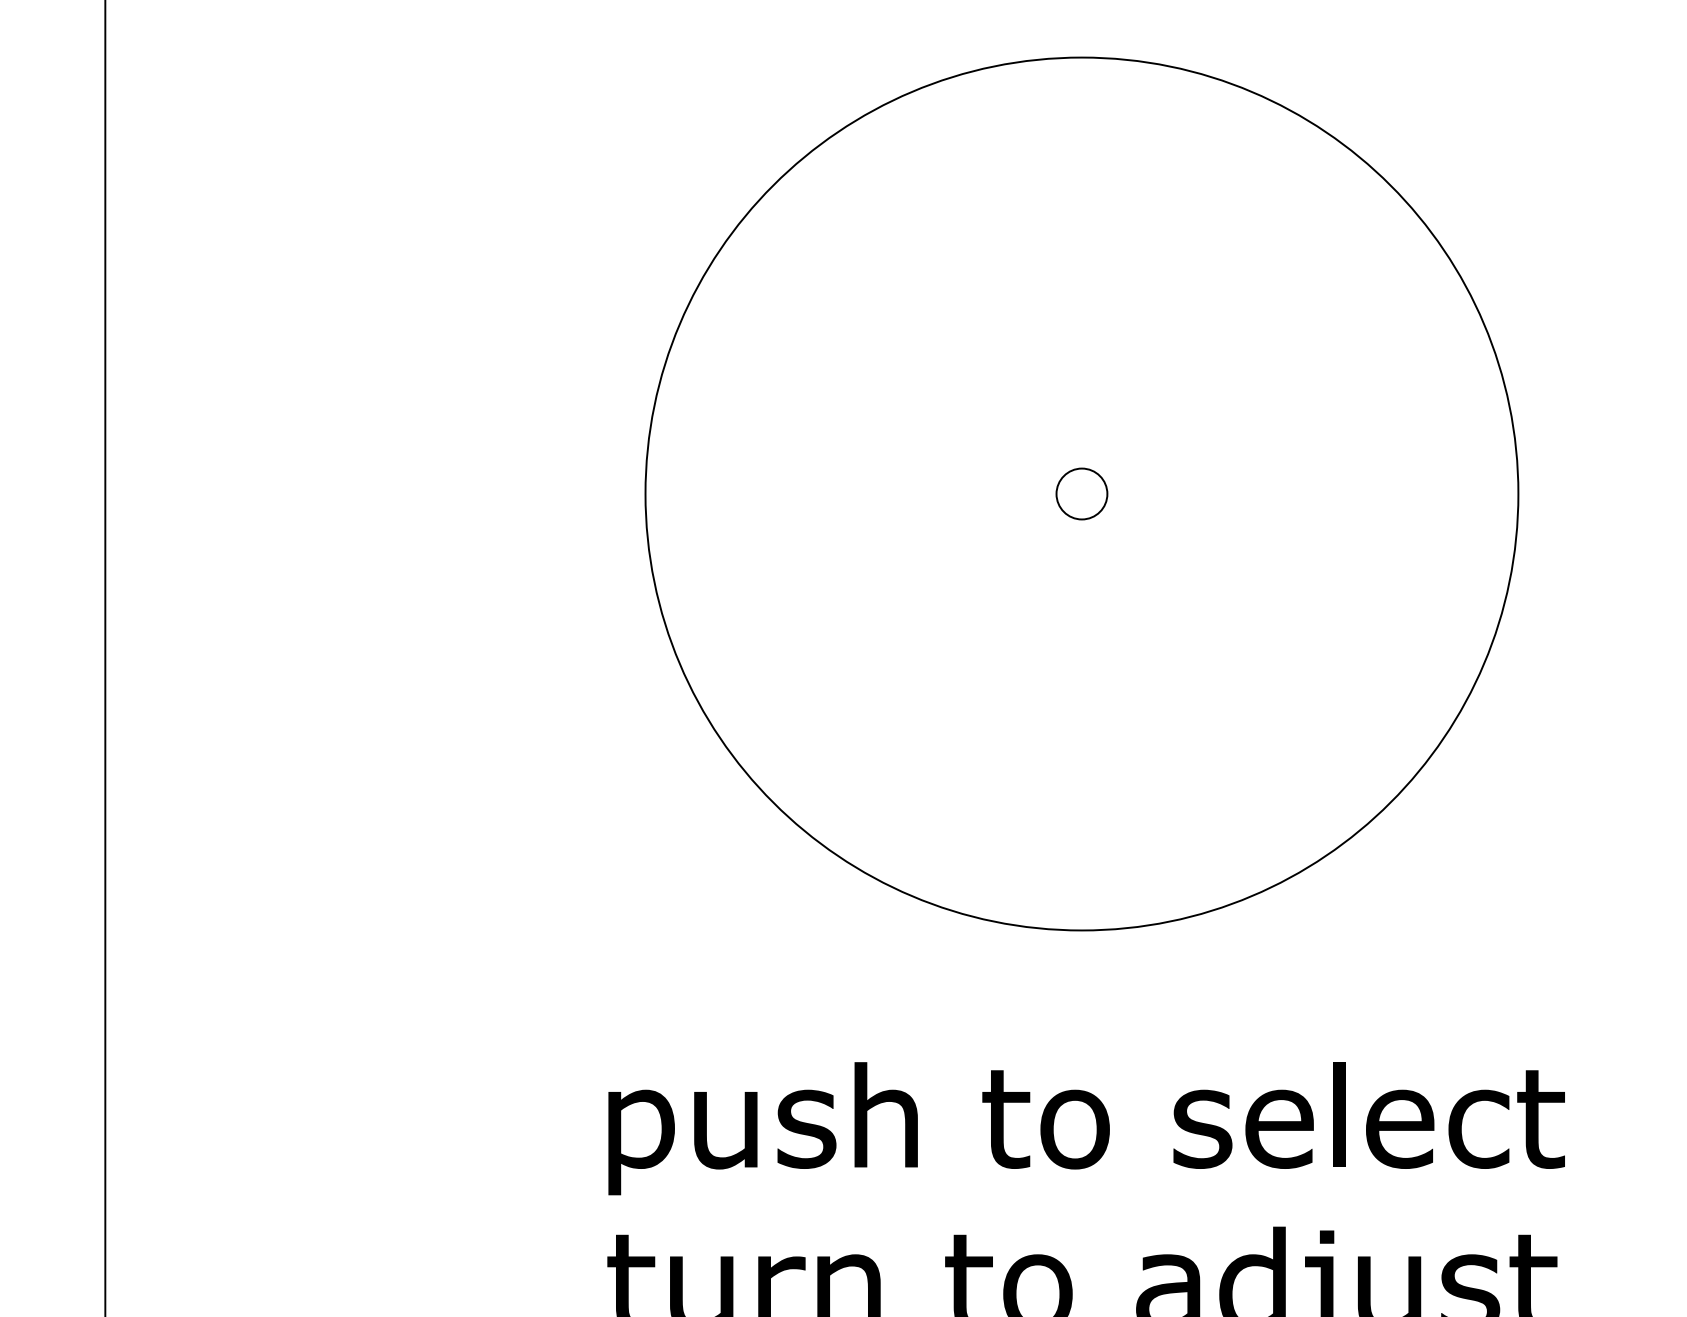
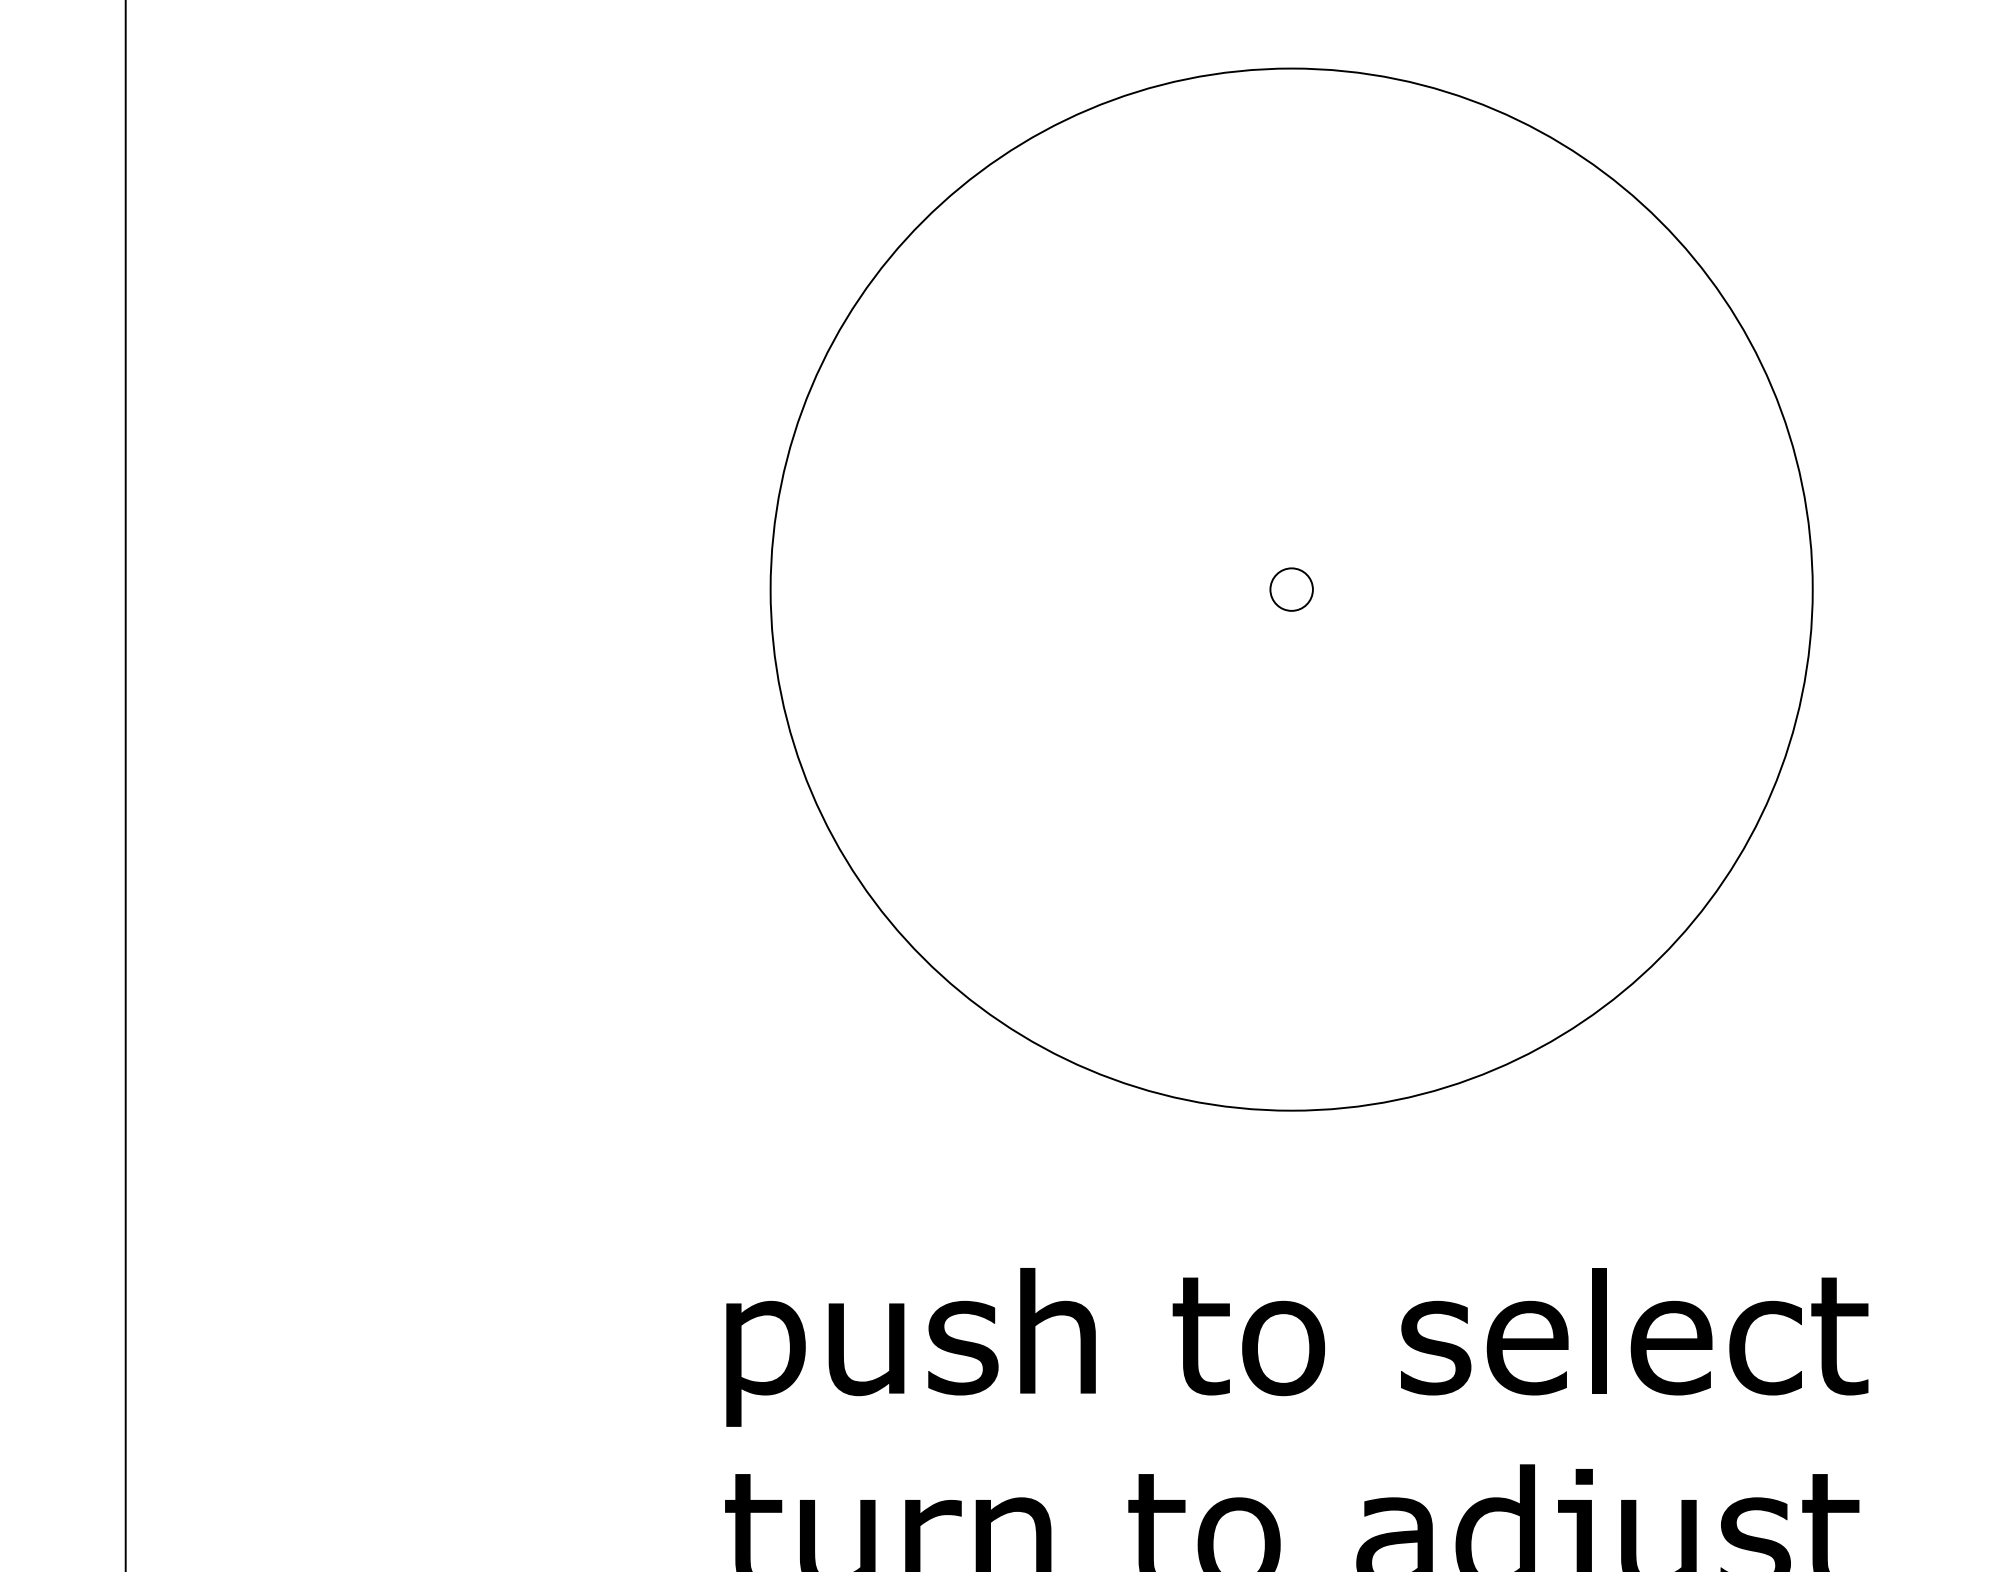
circle: (1081, 493) -> (1291, 589), size x0.7

